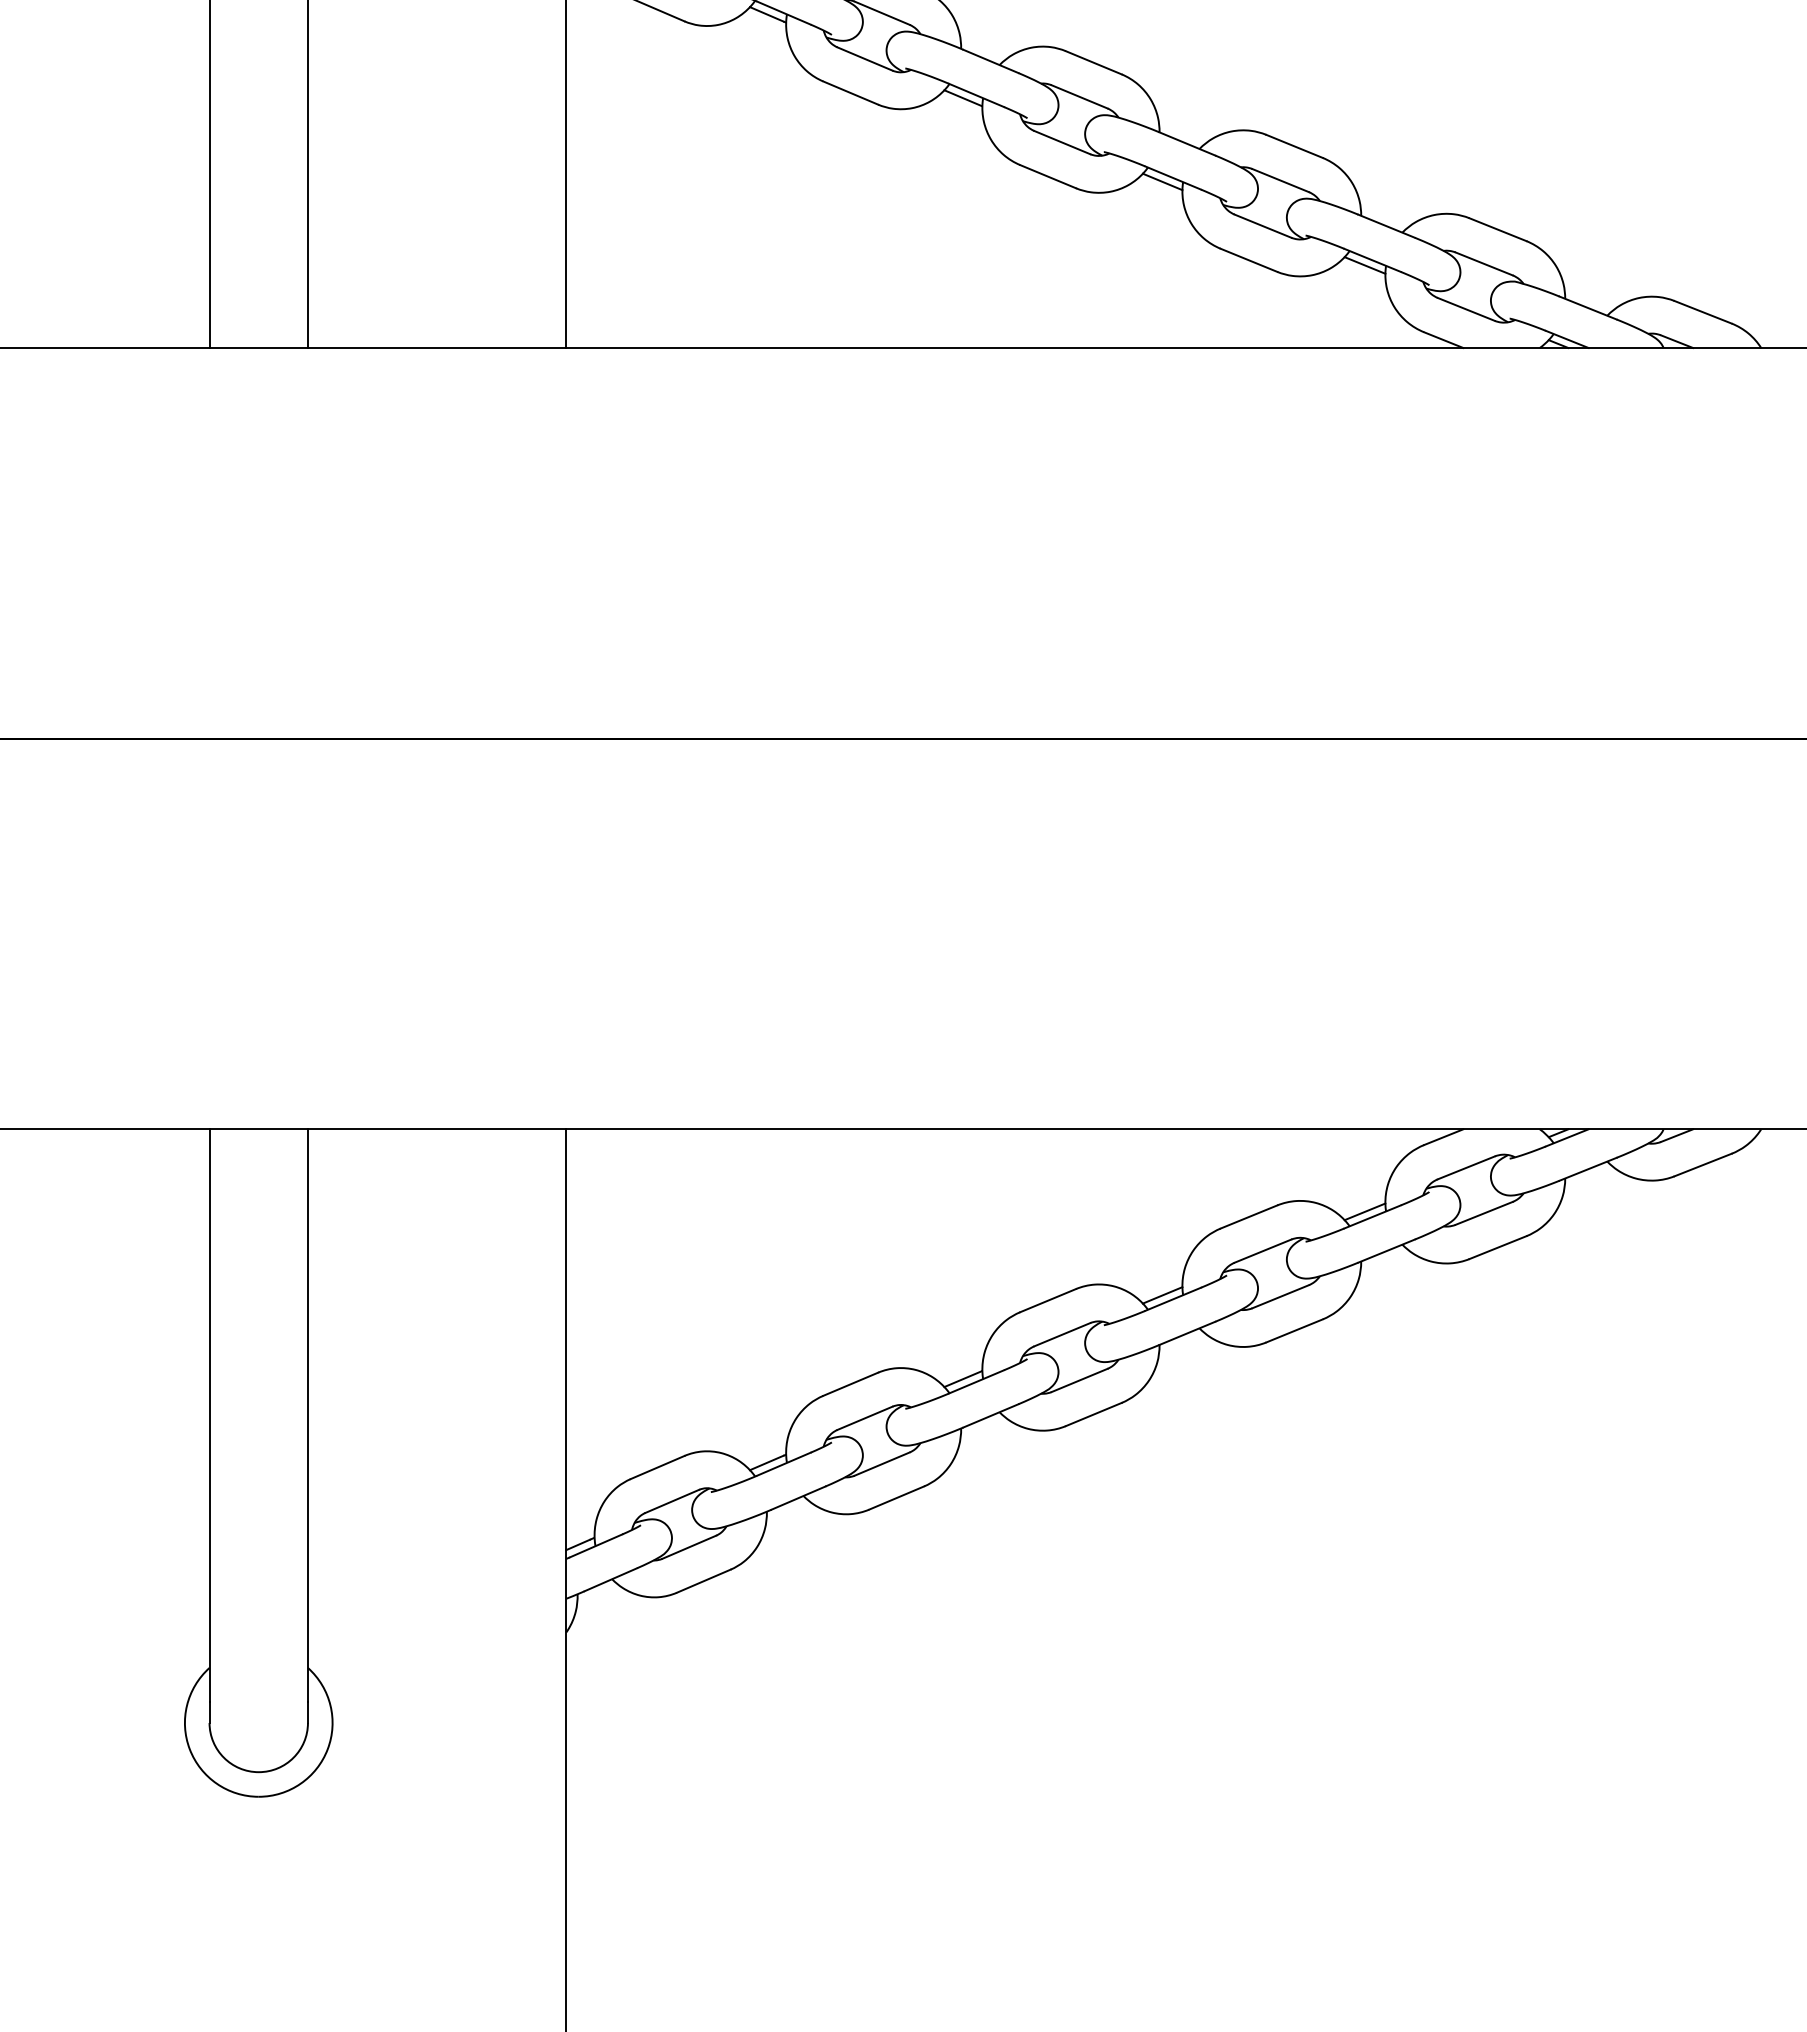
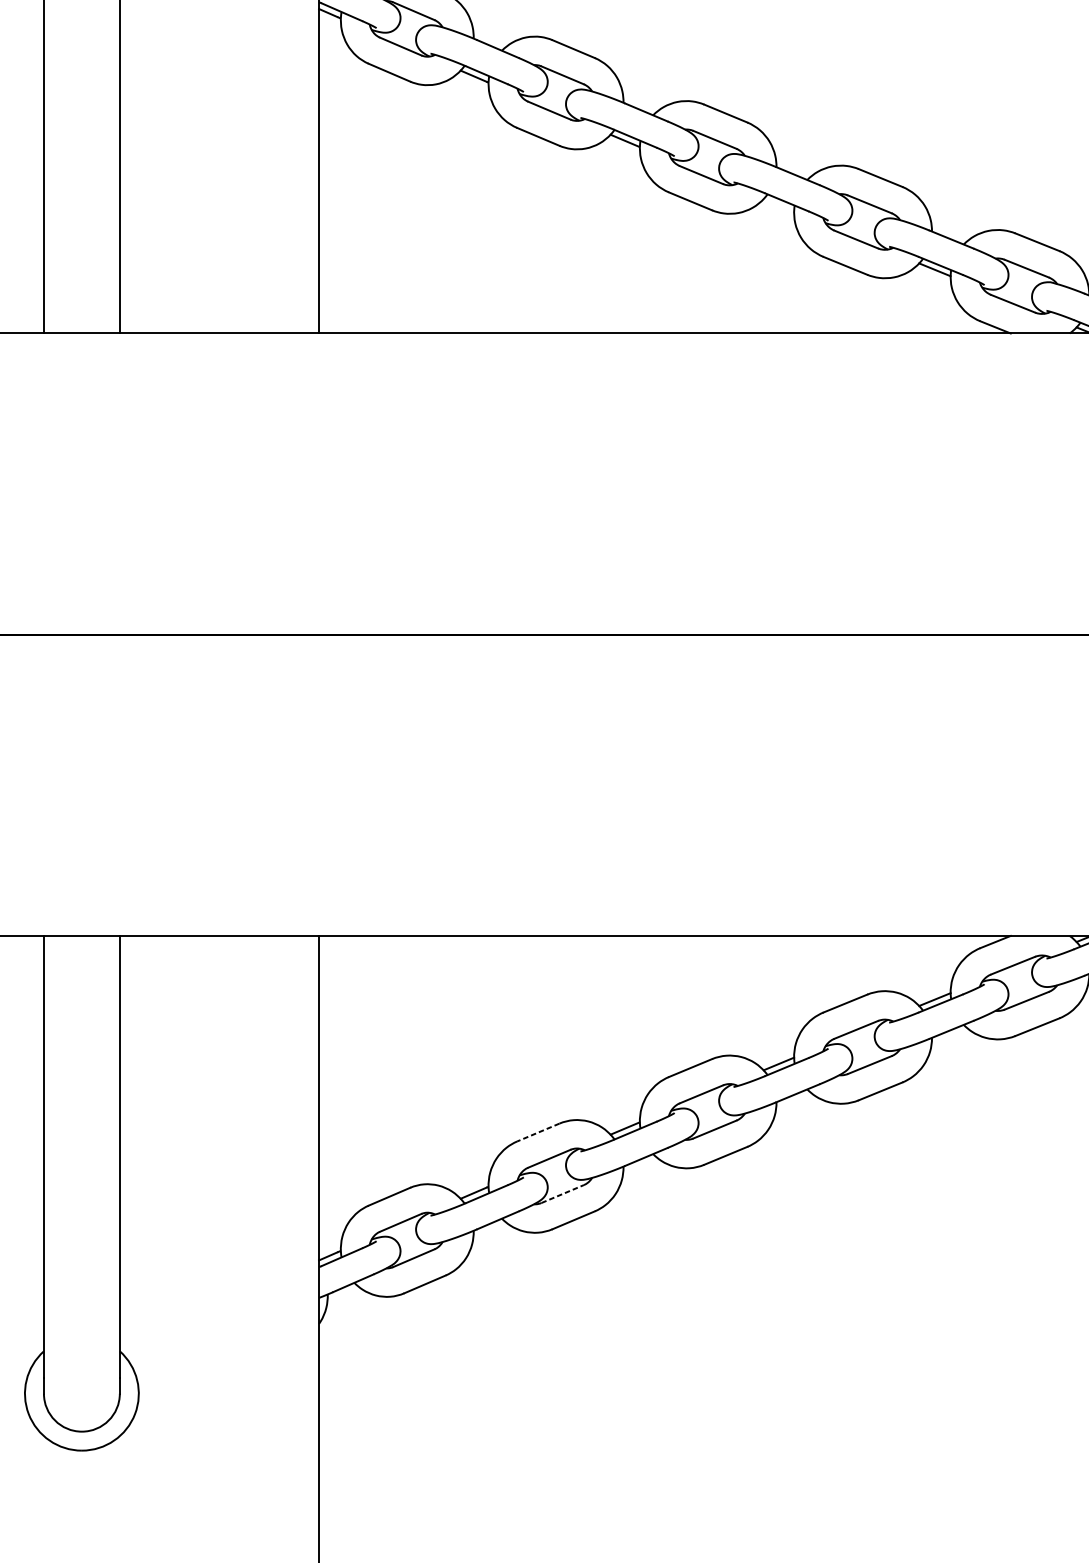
line: (1162, 181) -> (778, 205), removed
line: (850, 1384) -> (538, 1132), solid -> dashed
line: (882, 1464) -> (562, 1194), solid -> dashed

